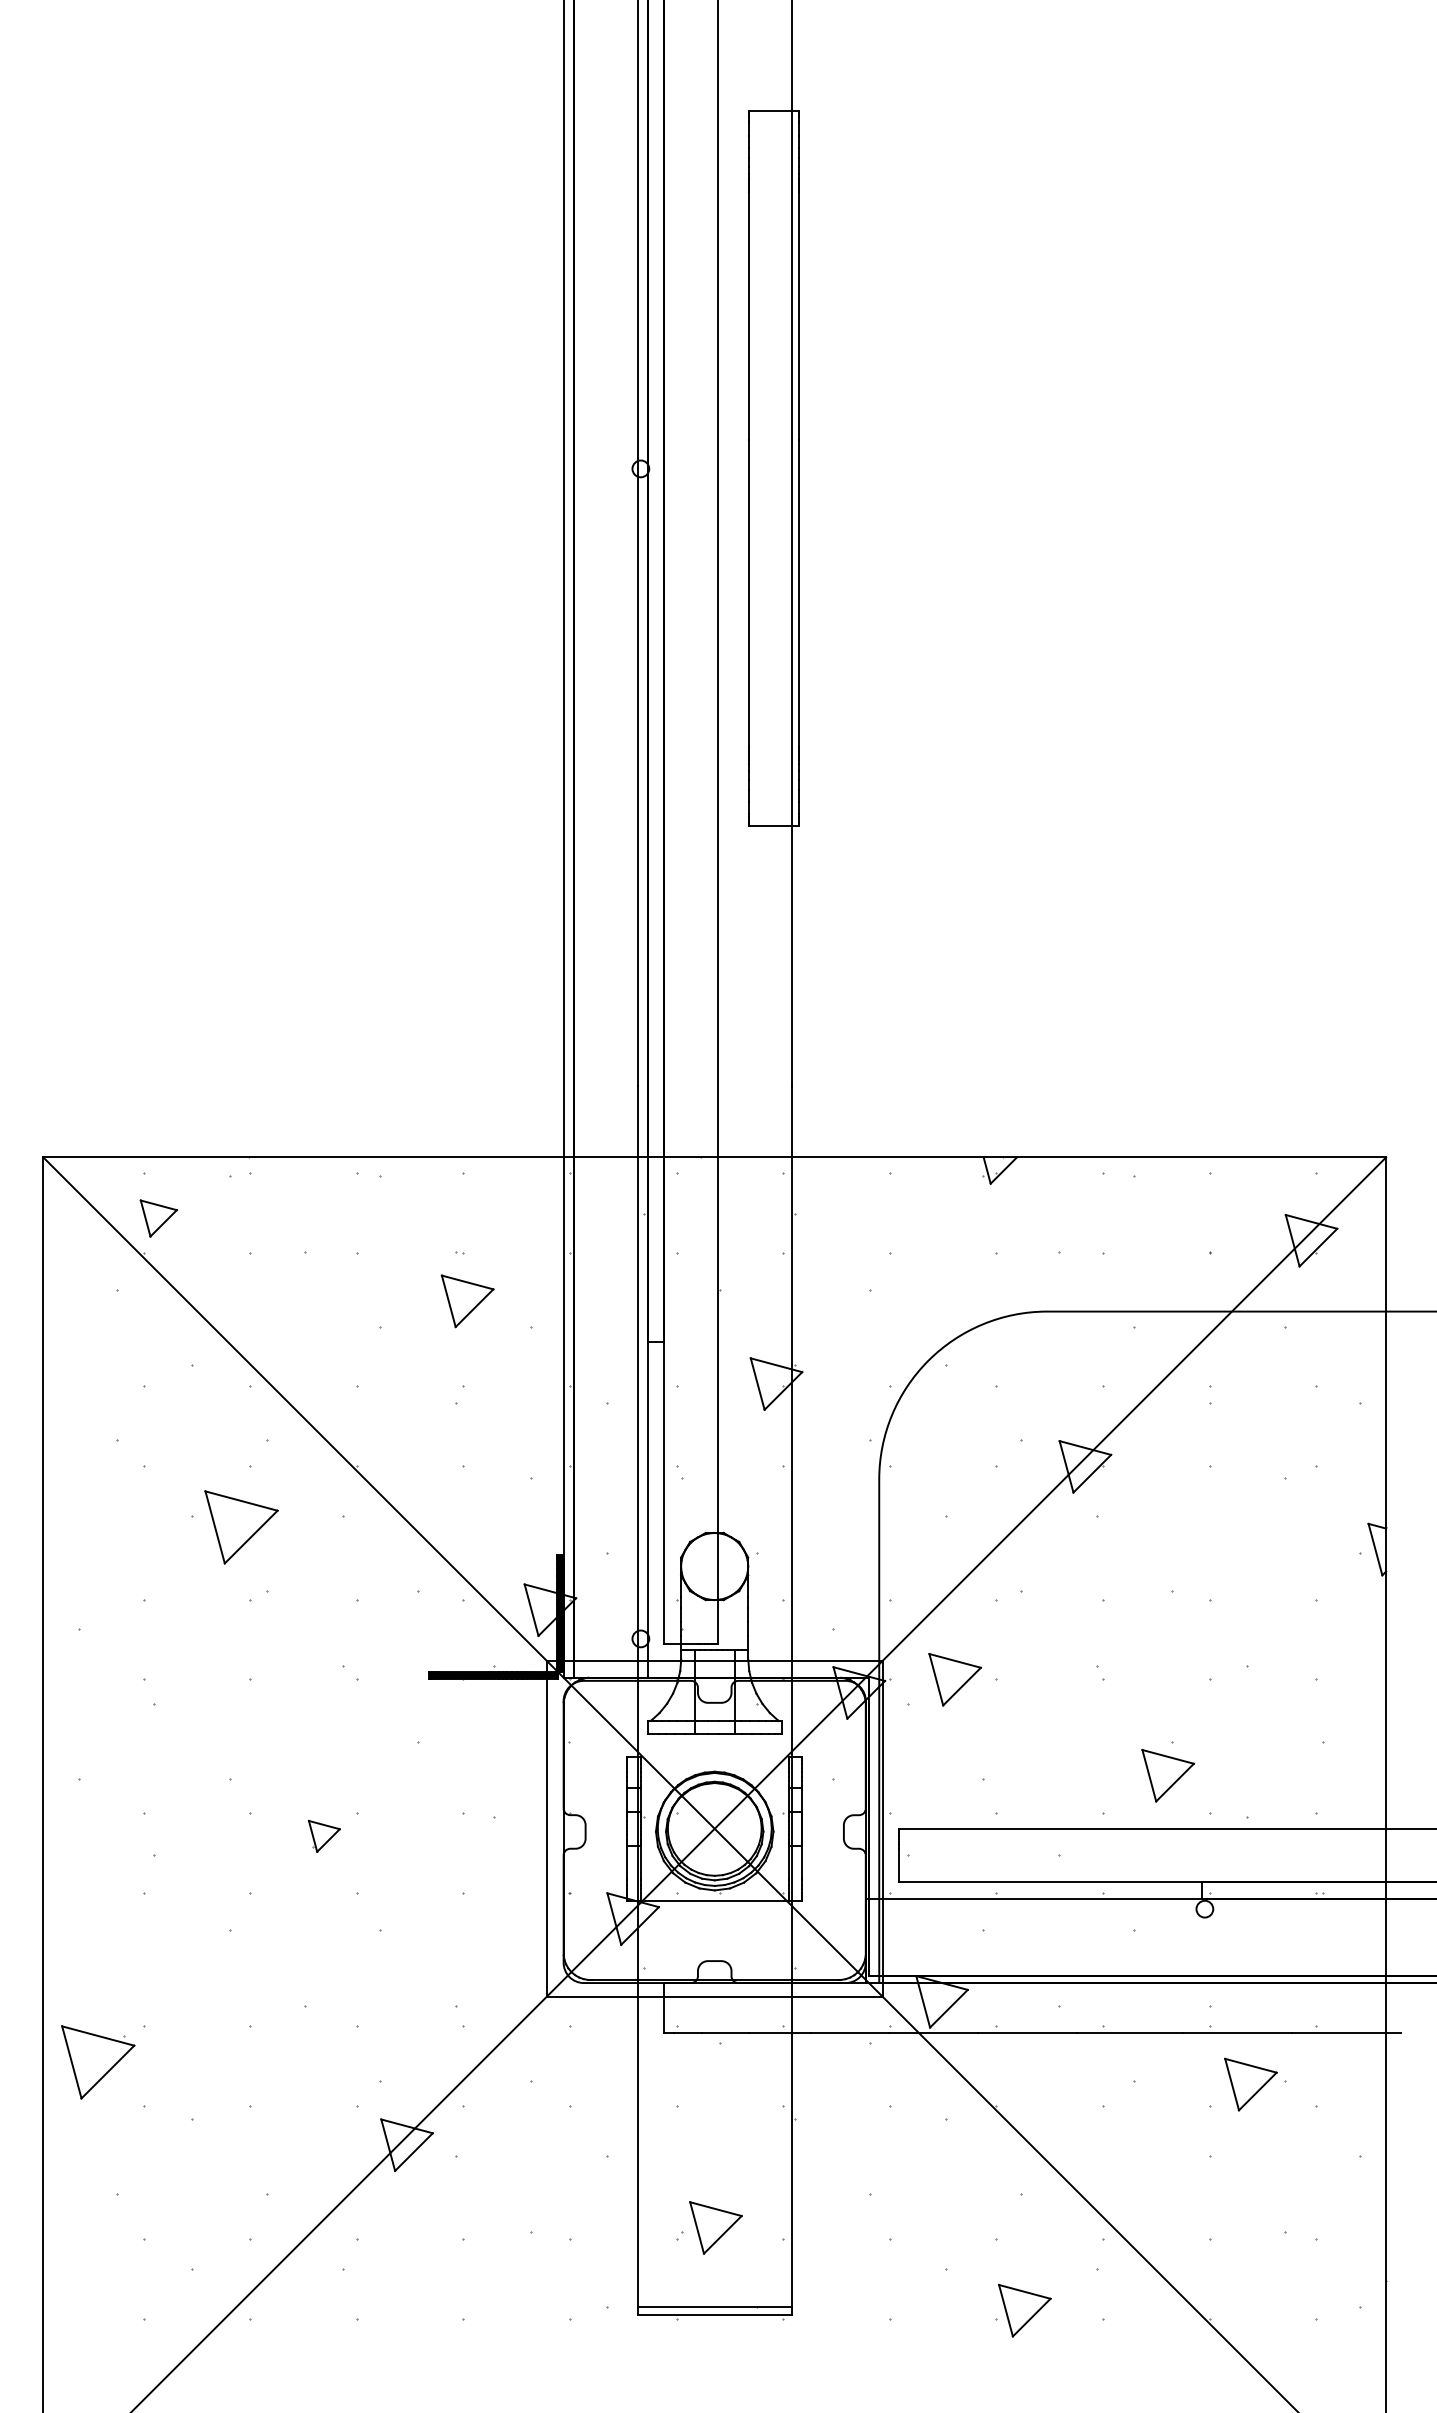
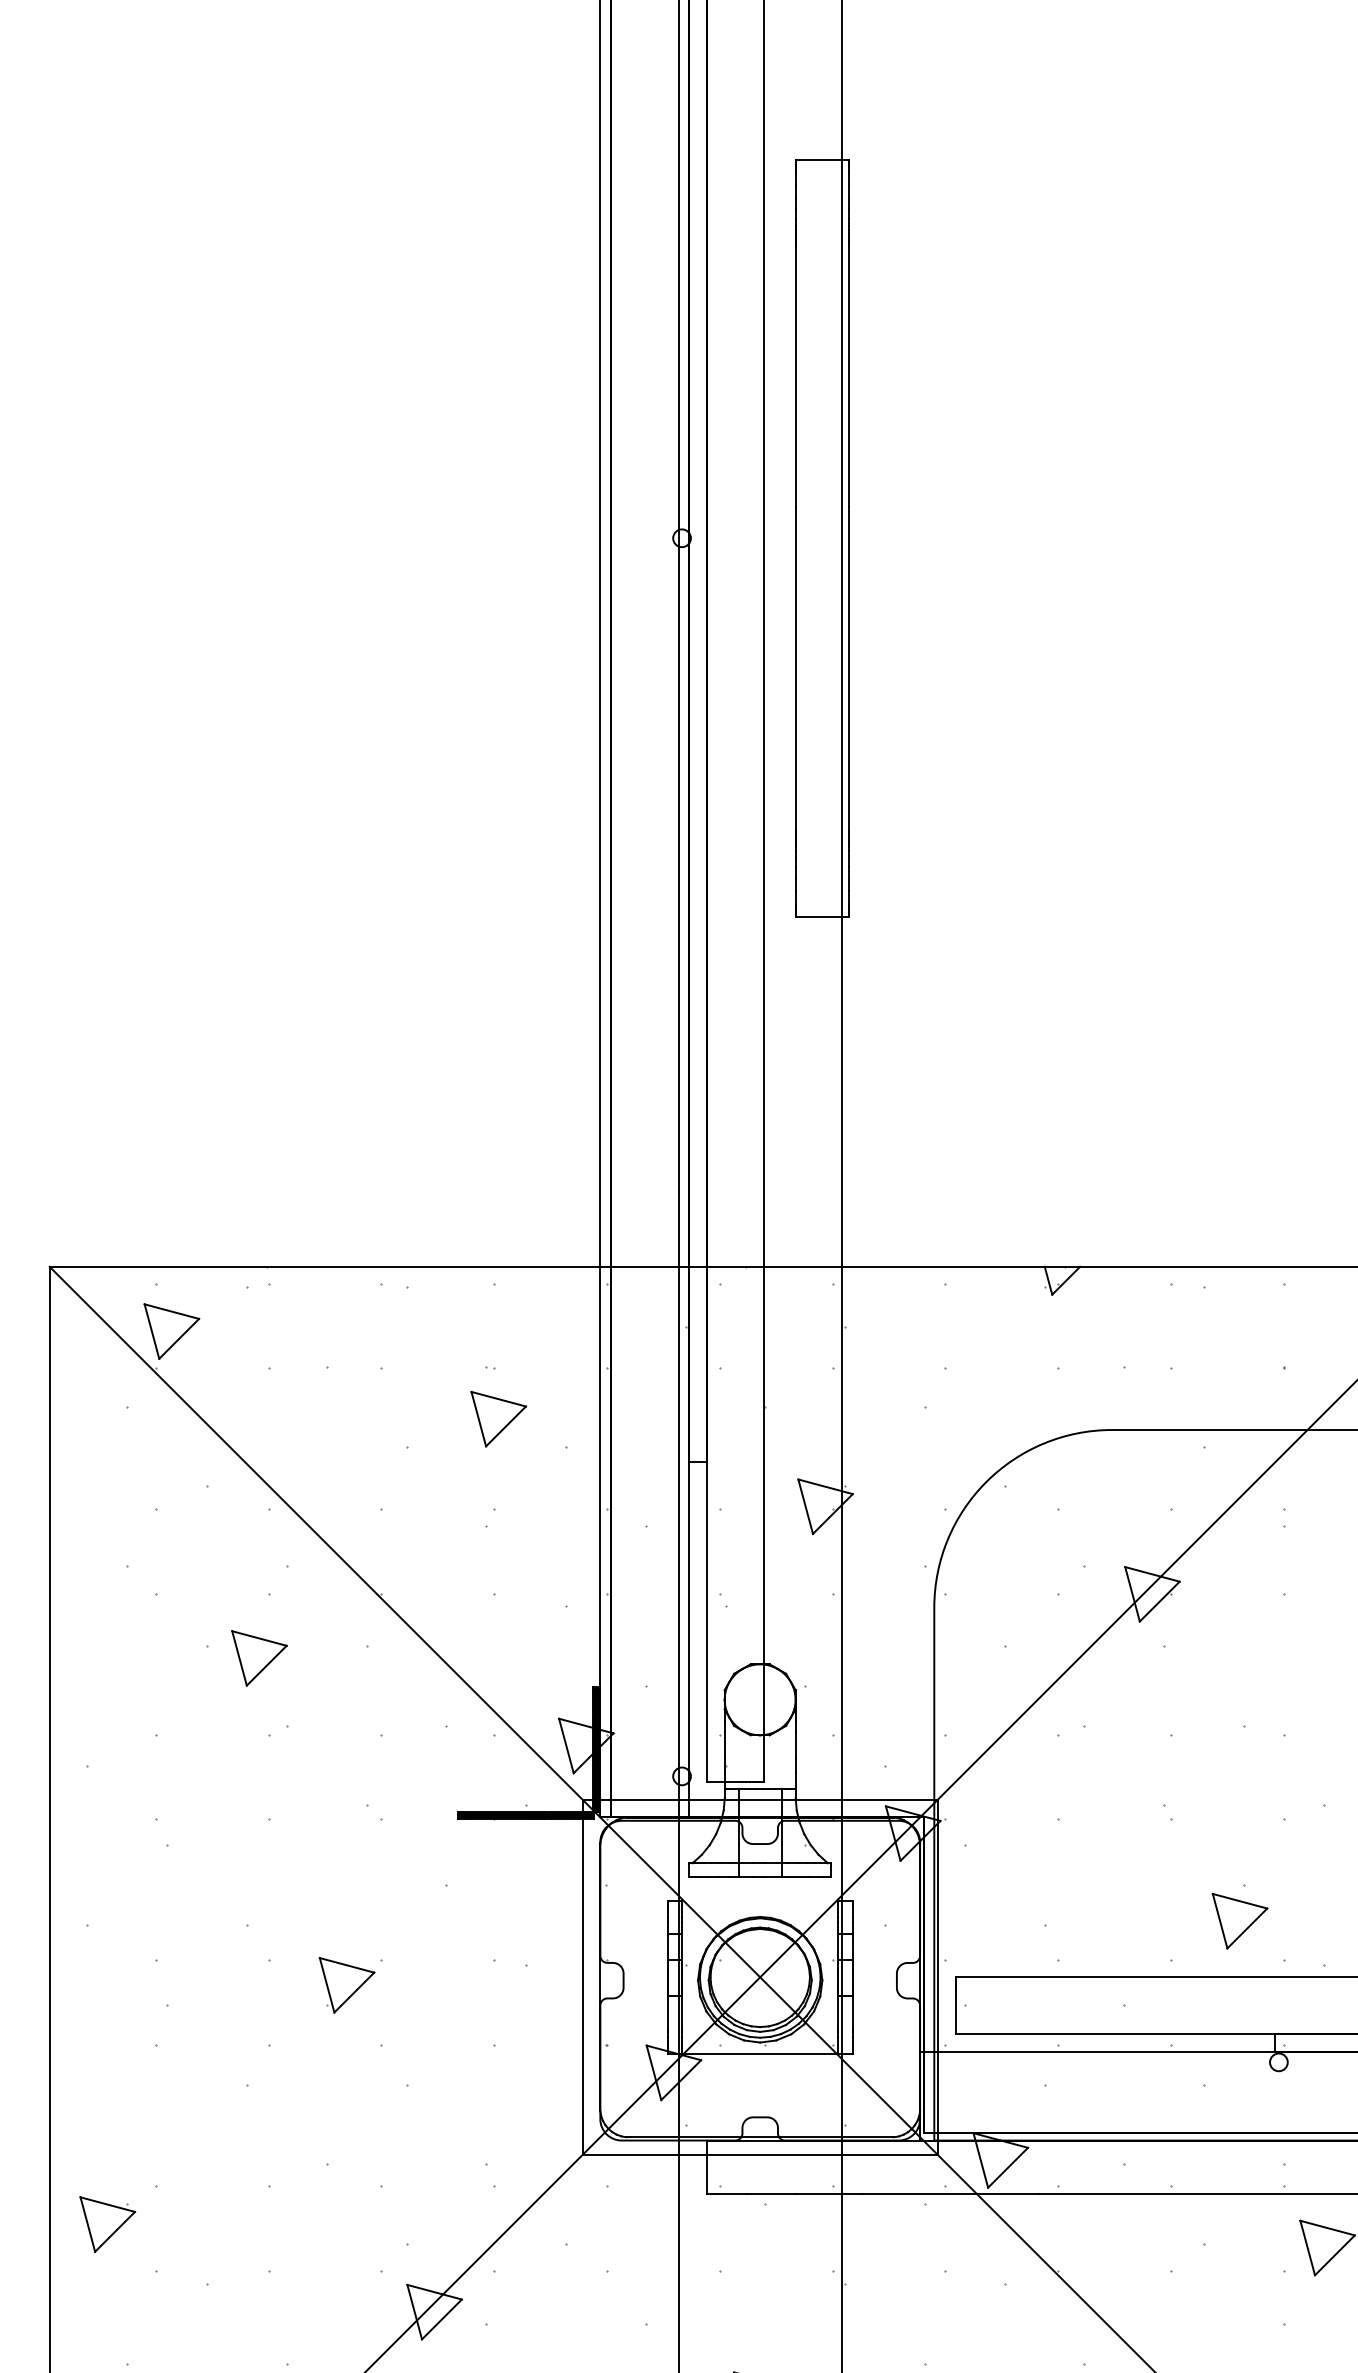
part: (158, 1218) -> (171, 1331), size x1.43
part: (241, 1527) -> (259, 1658), size x0.71
part: (954, 1679) -> (1013, 1819), removed
part: (324, 1836) -> (347, 1985), size x1.67
part: (97, 2062) -> (107, 2224), size x0.71

